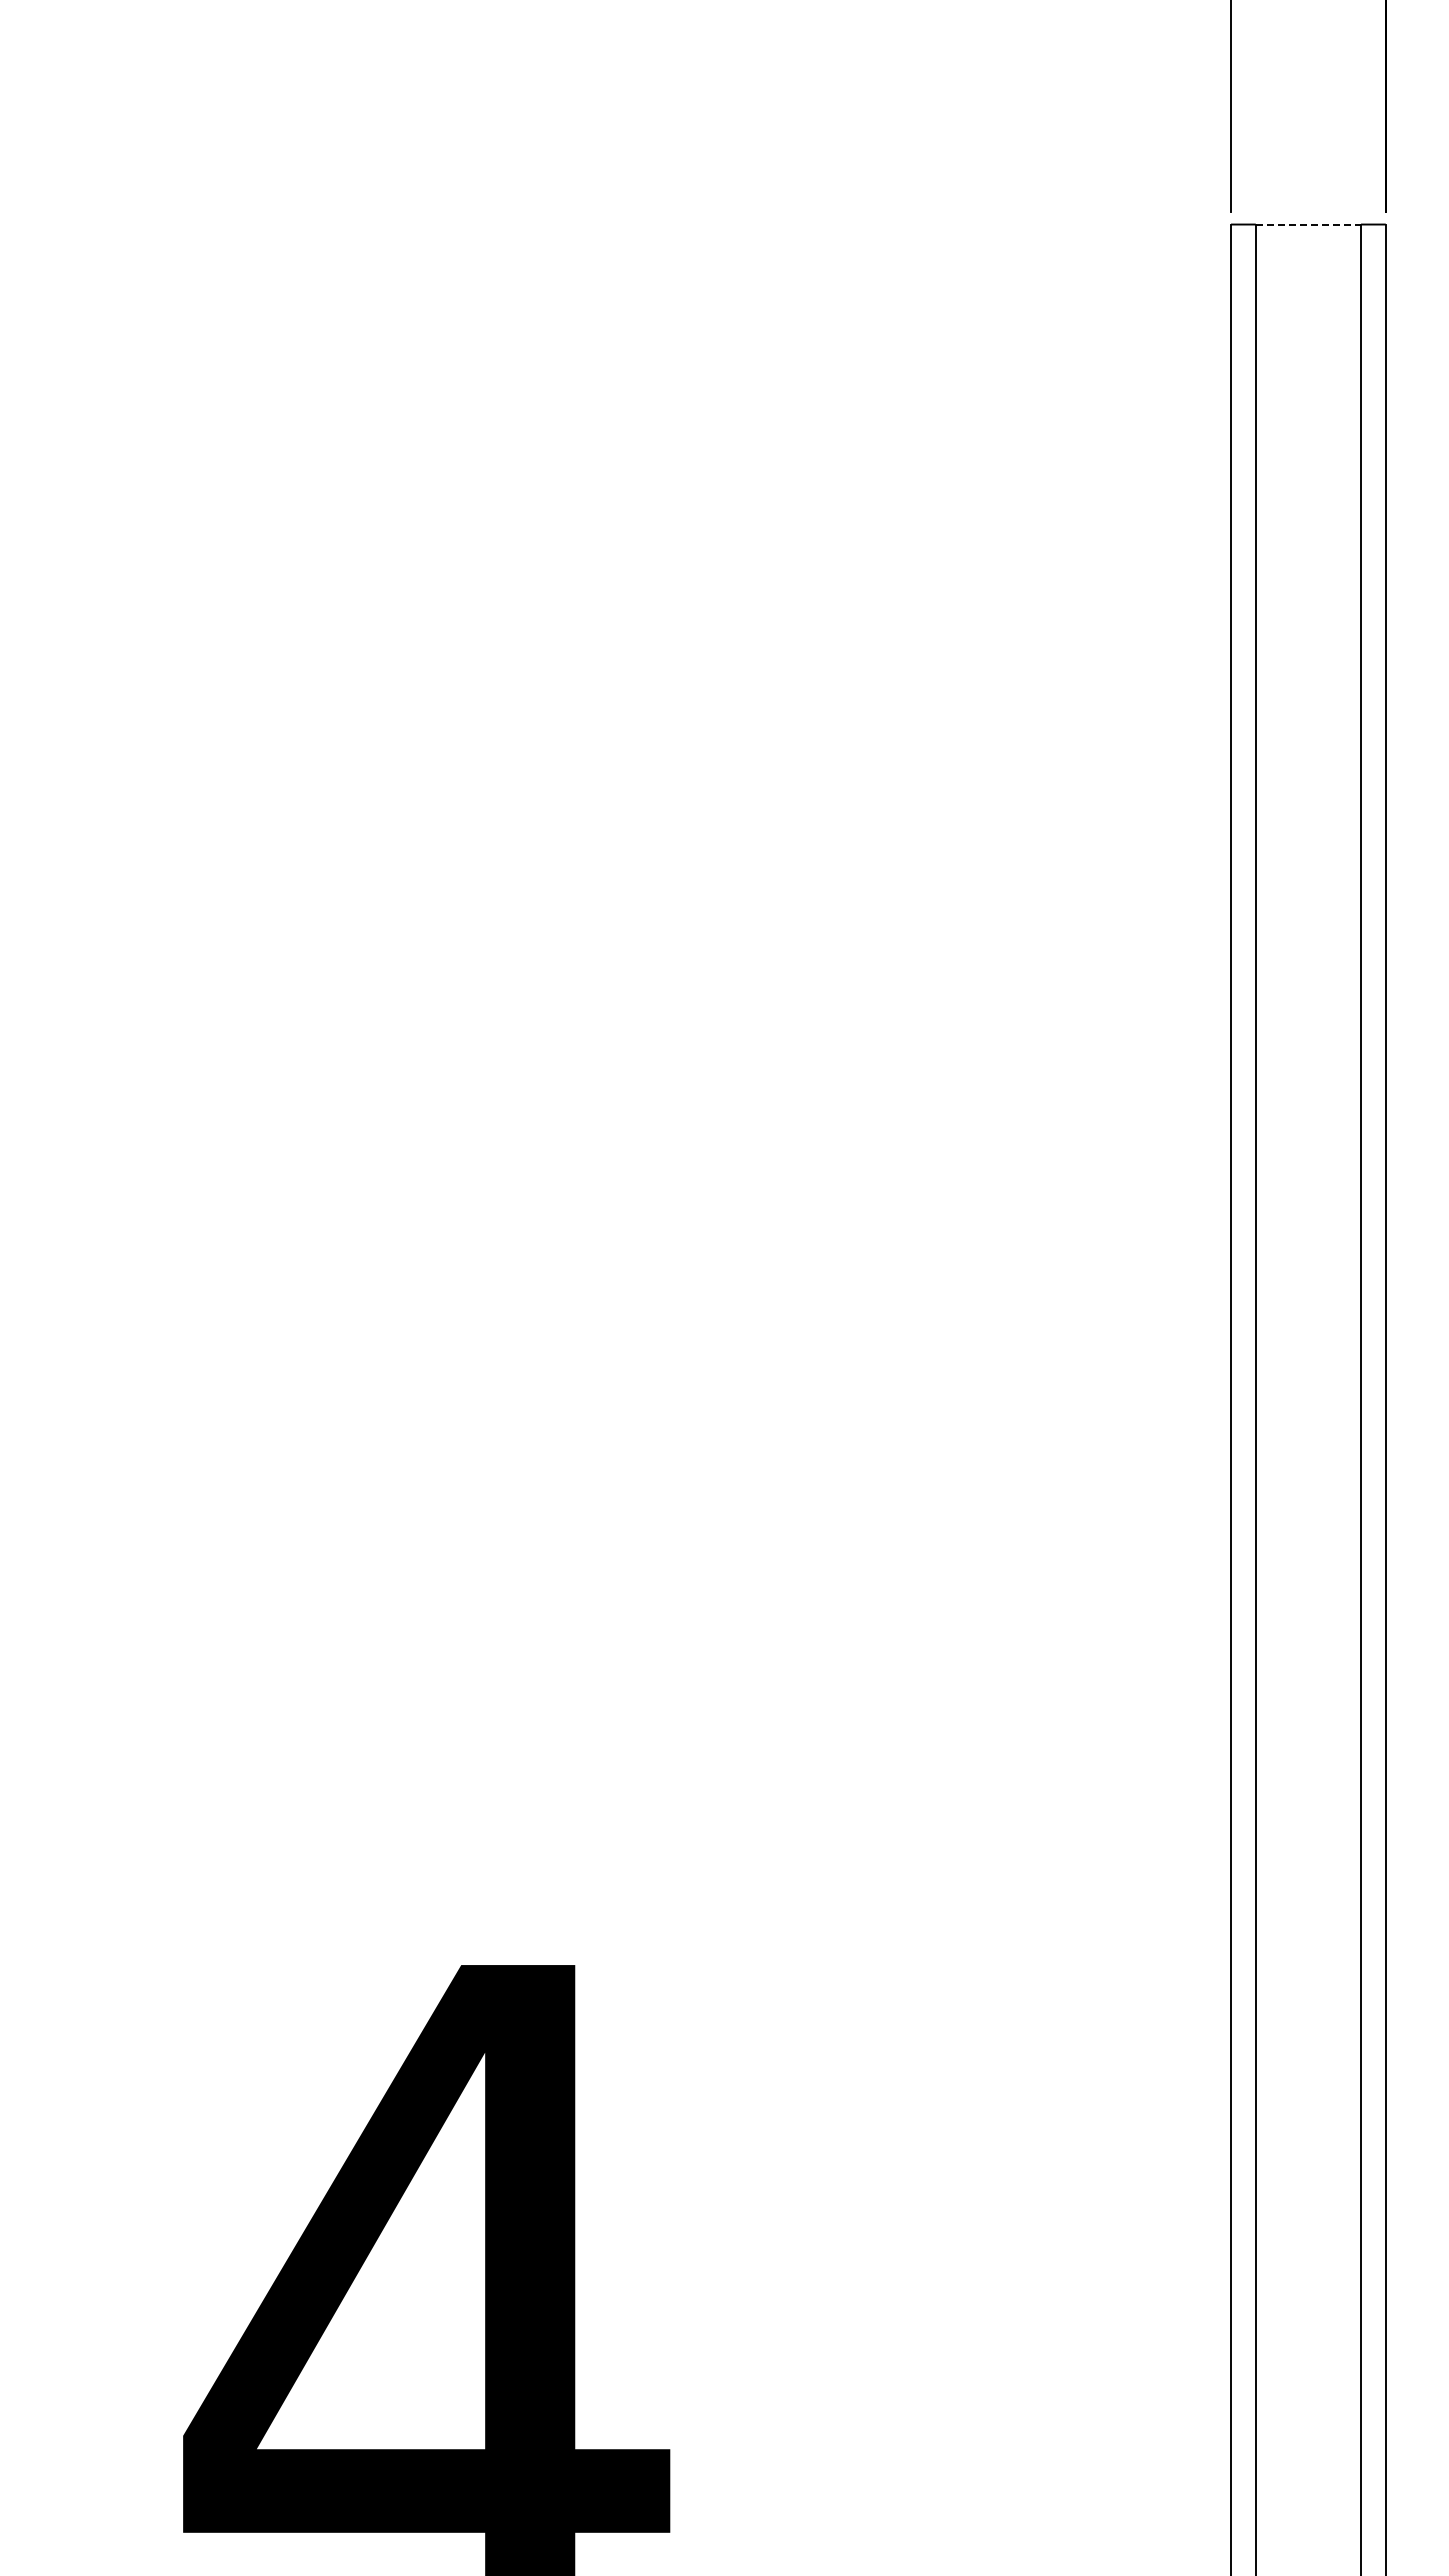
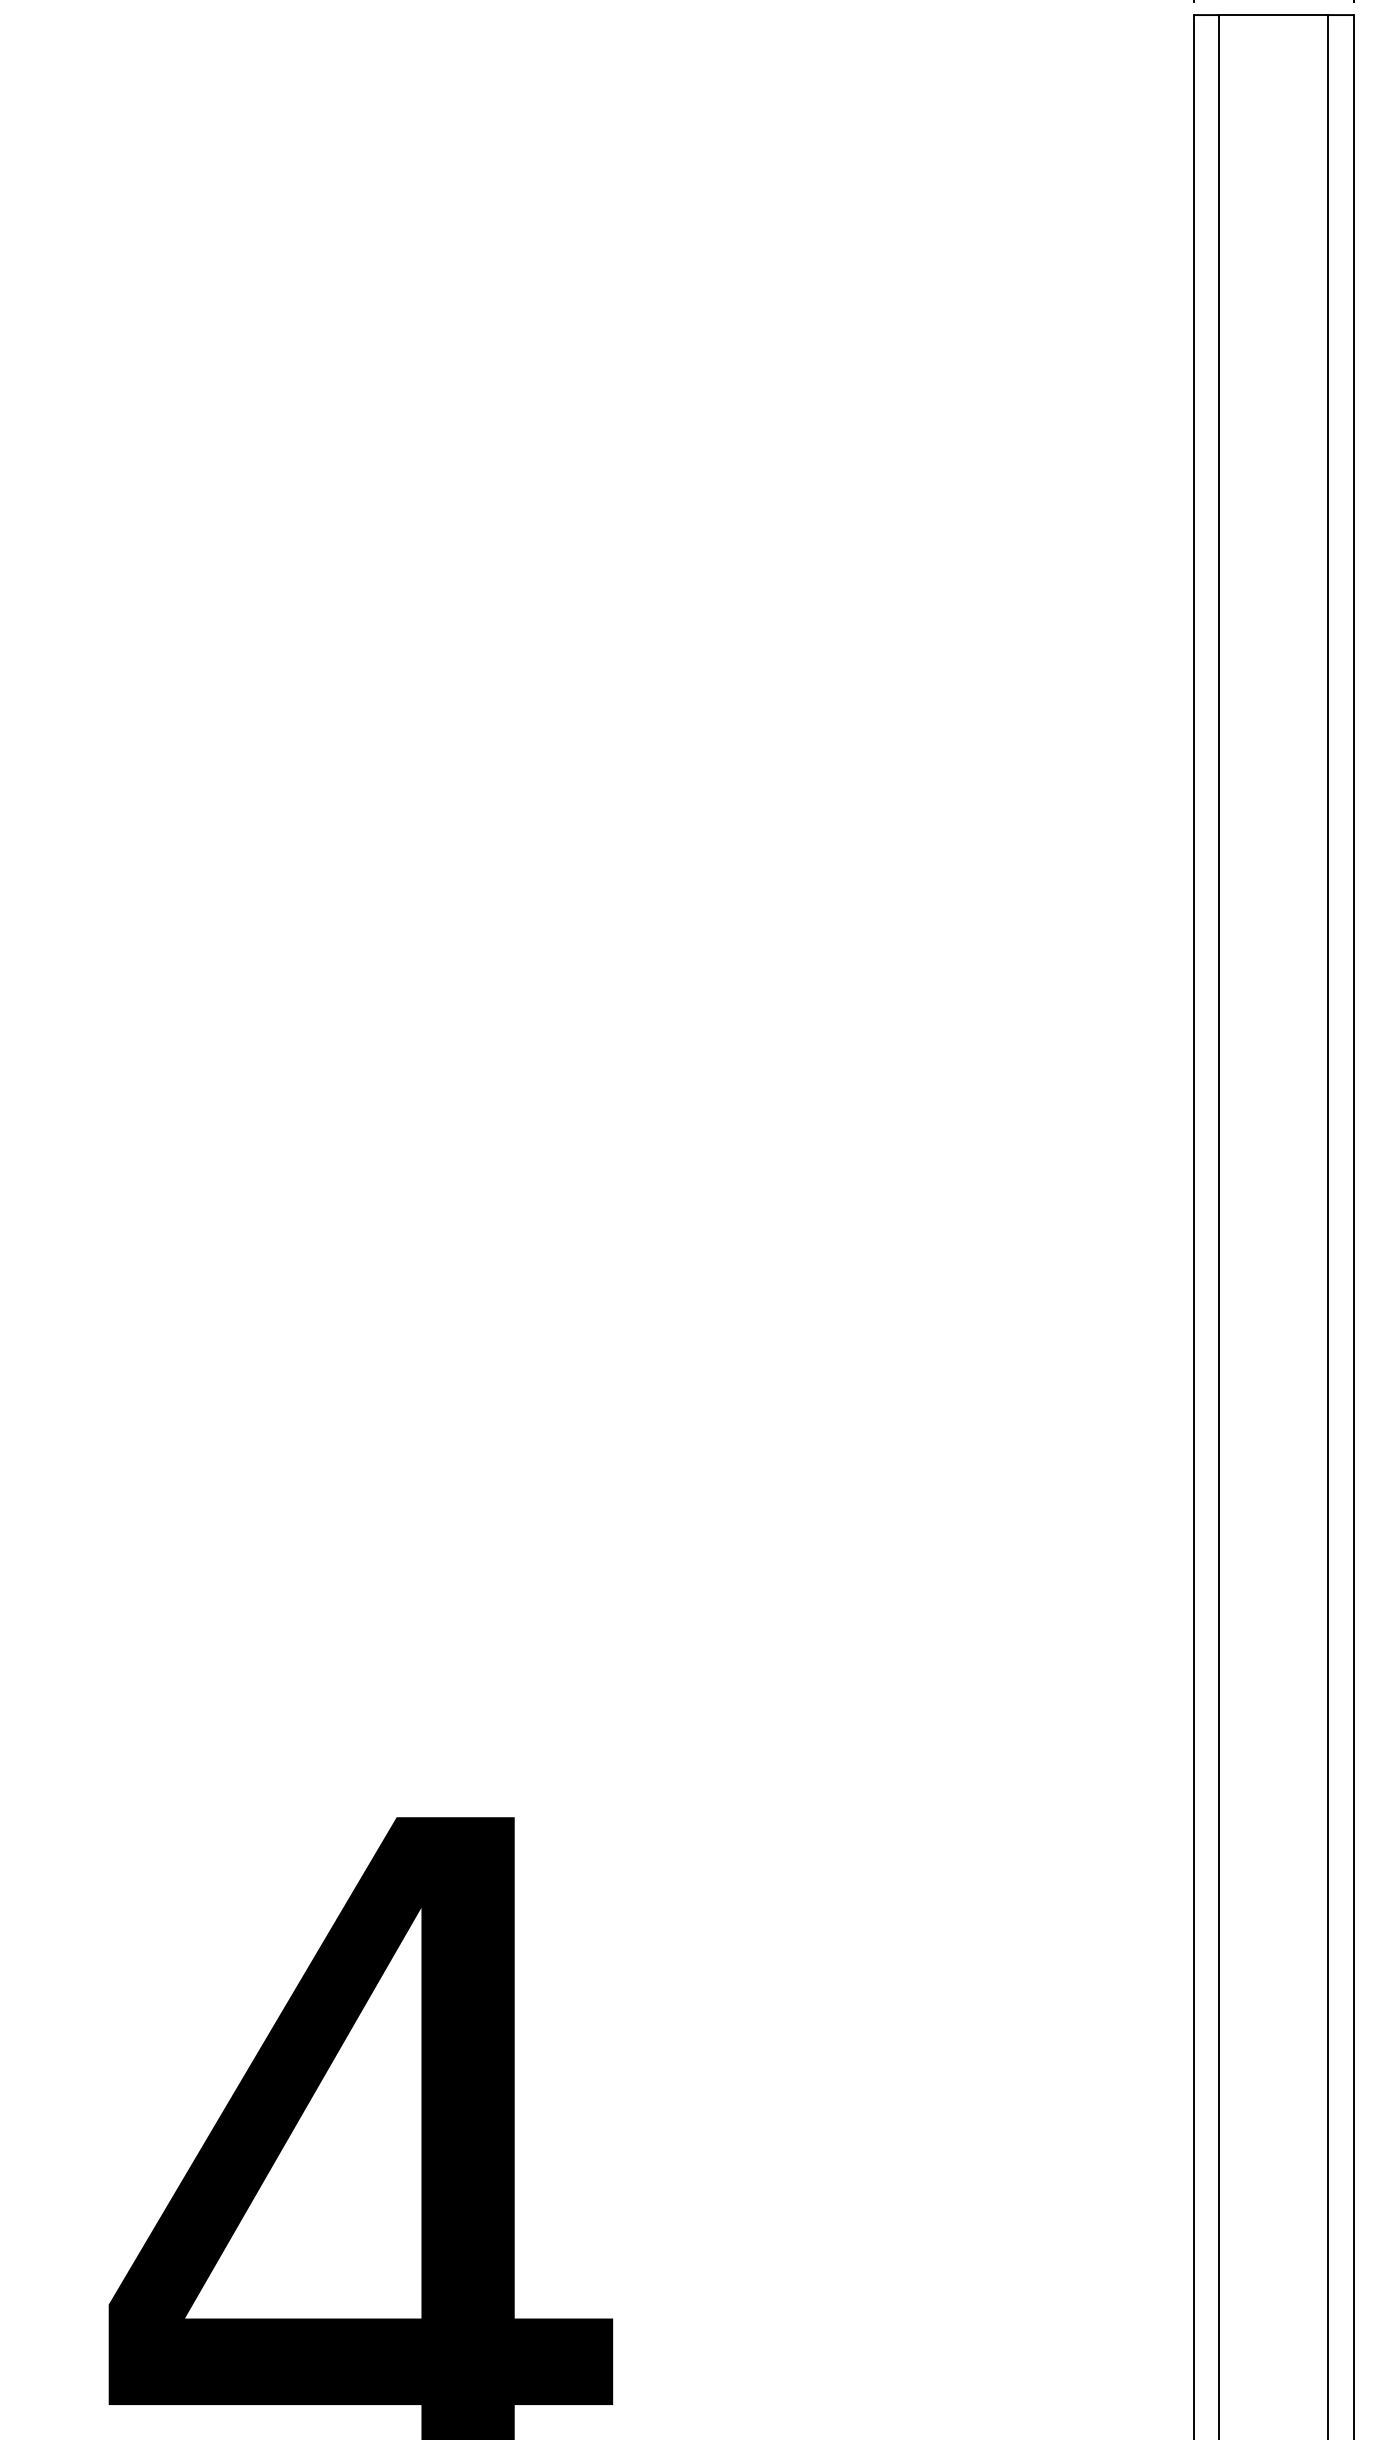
line: (1308, 224) -> (1273, 15), dashed -> solid

